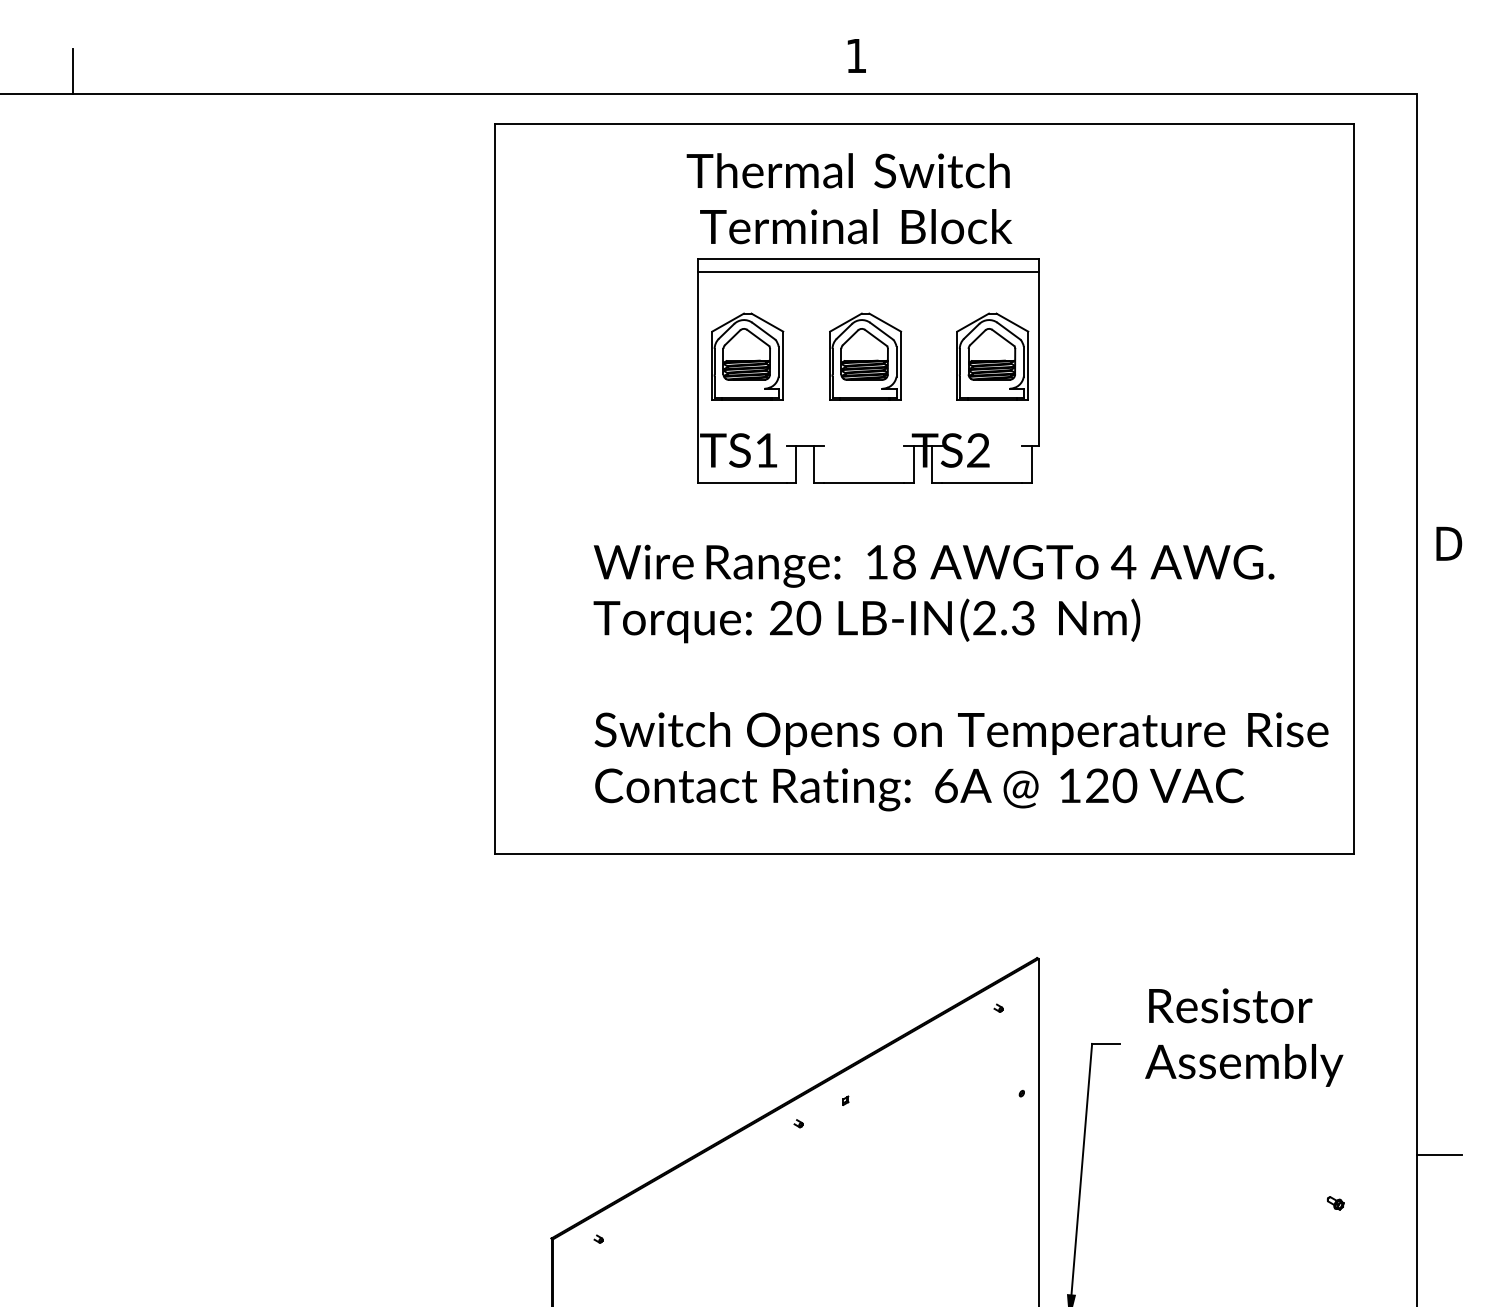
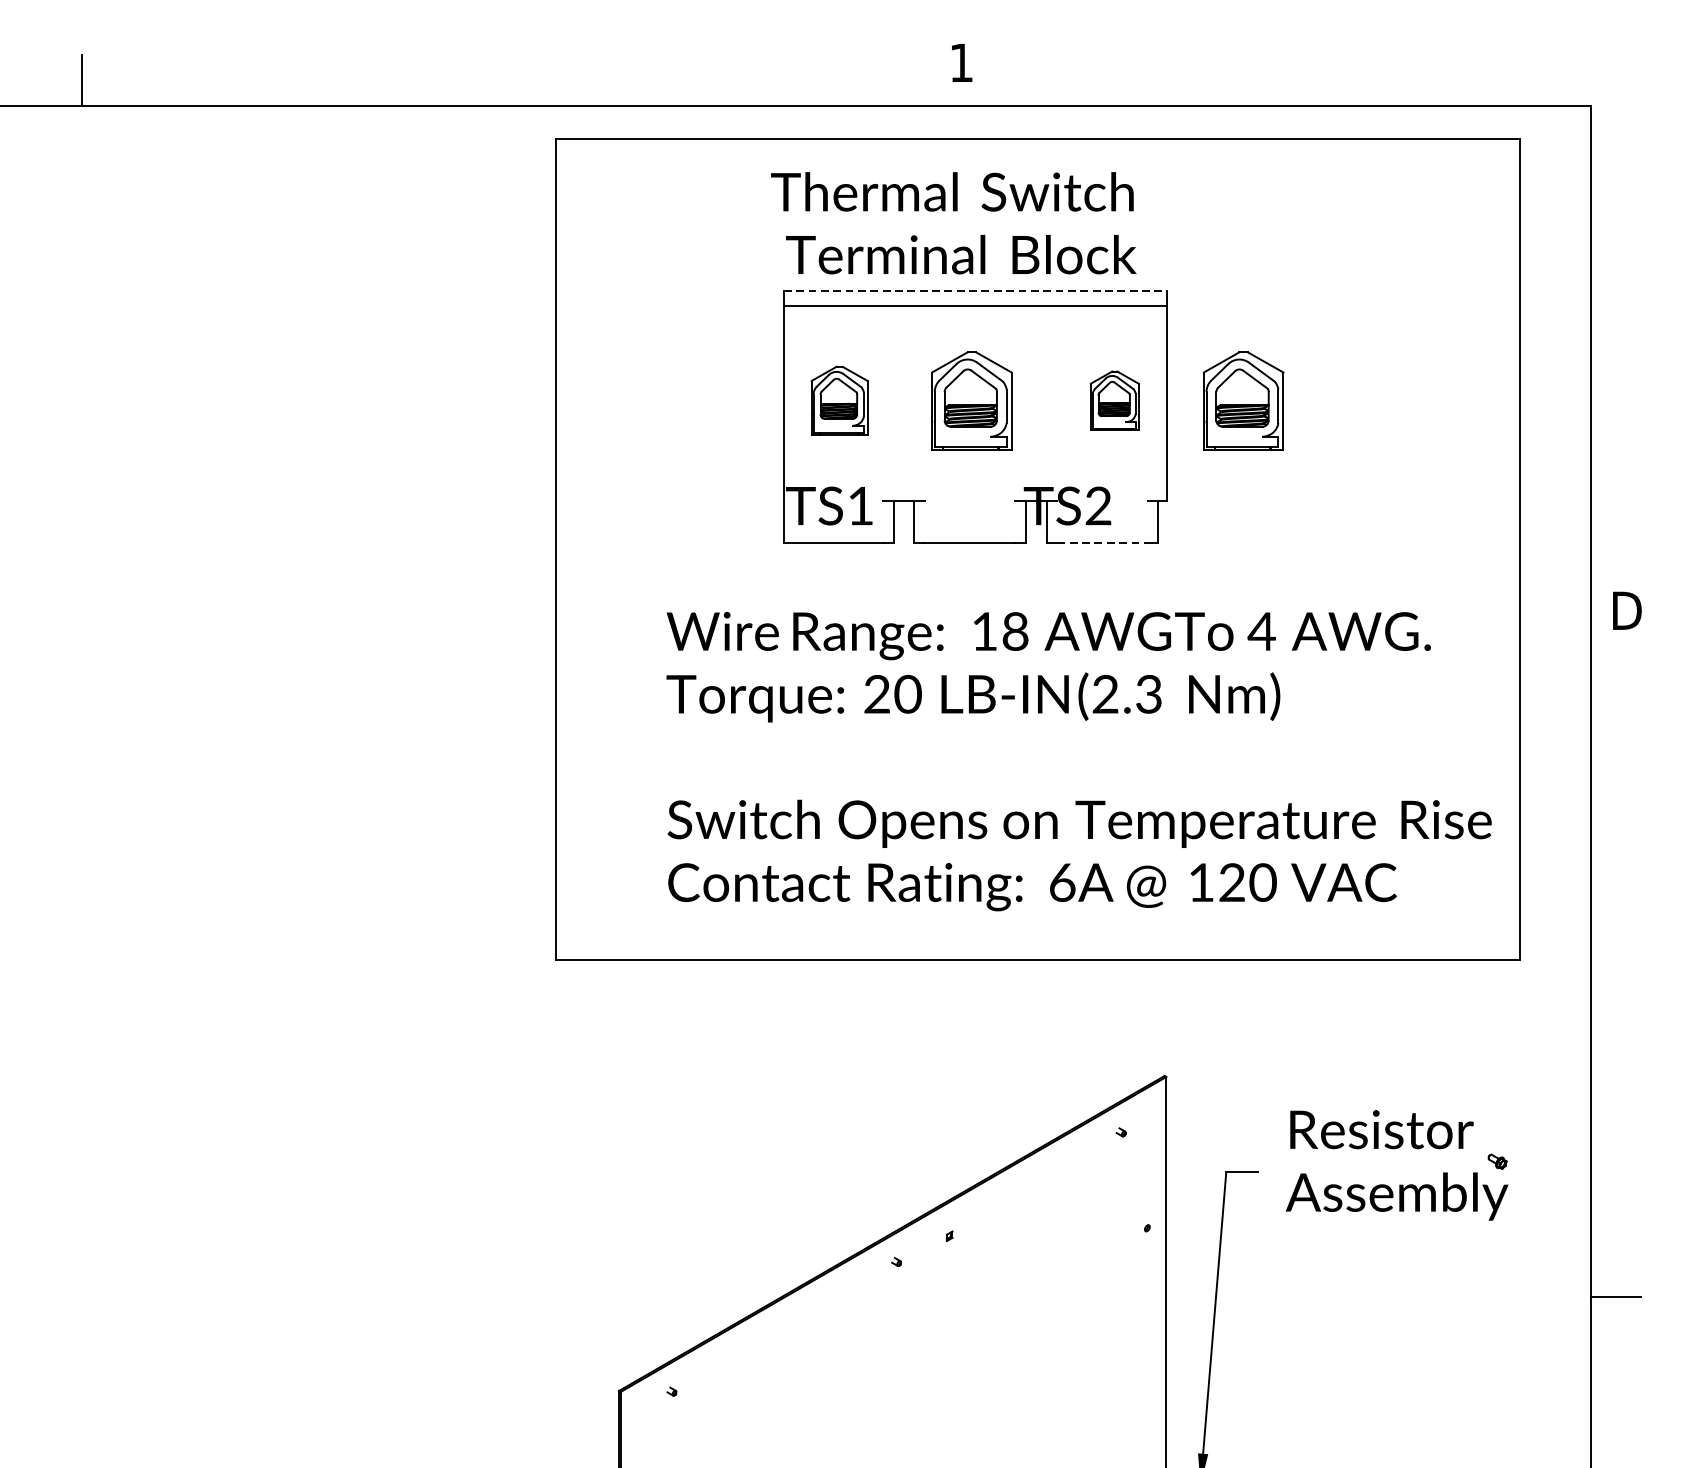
line: (868, 258) -> (975, 290), solid -> dashed
part: (747, 356) -> (839, 400), size x0.7
part: (992, 356) -> (1114, 400), size x0.6
part: (1107, 356) -> (1243, 400), added
line: (982, 483) -> (1103, 543), solid -> dashed
part: (1335, 1203) -> (1497, 1161), moved

